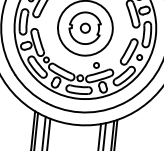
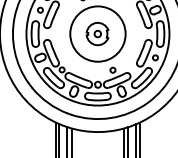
part: (85, 27) -> (97, 33), size x0.7

